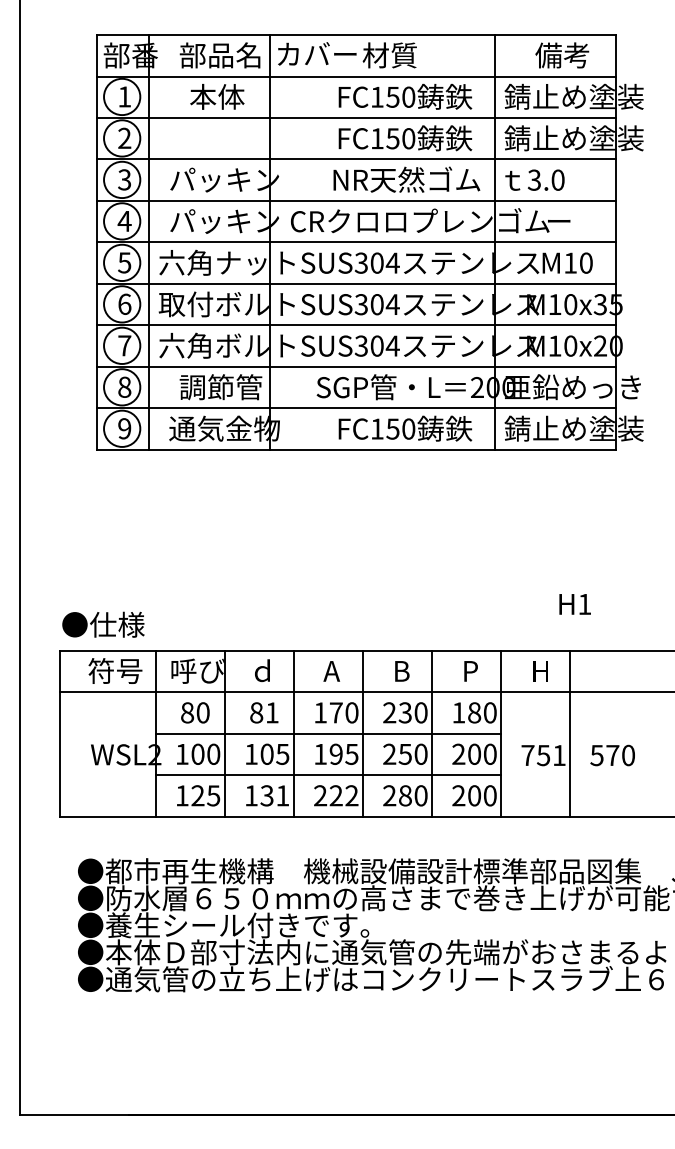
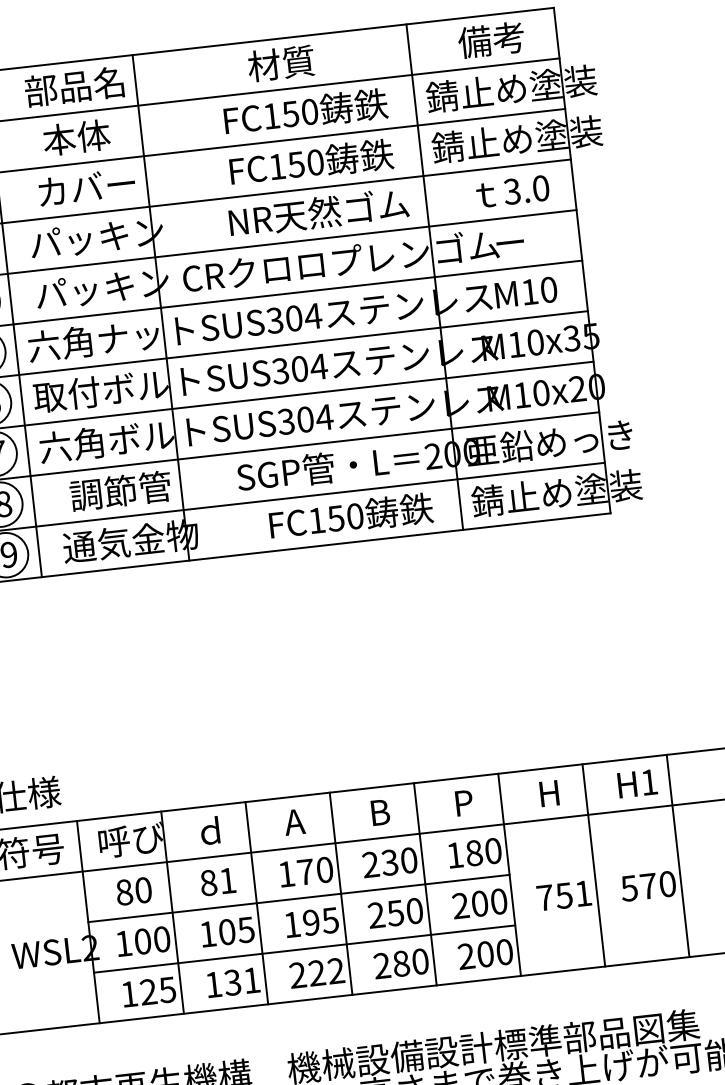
text: (317, 53) -> (87, 186), moved
text: (534, 179) -> (512, 190), moved
text: (574, 604) -> (636, 783), moved
line: (639, 733) -> (678, 855), added

